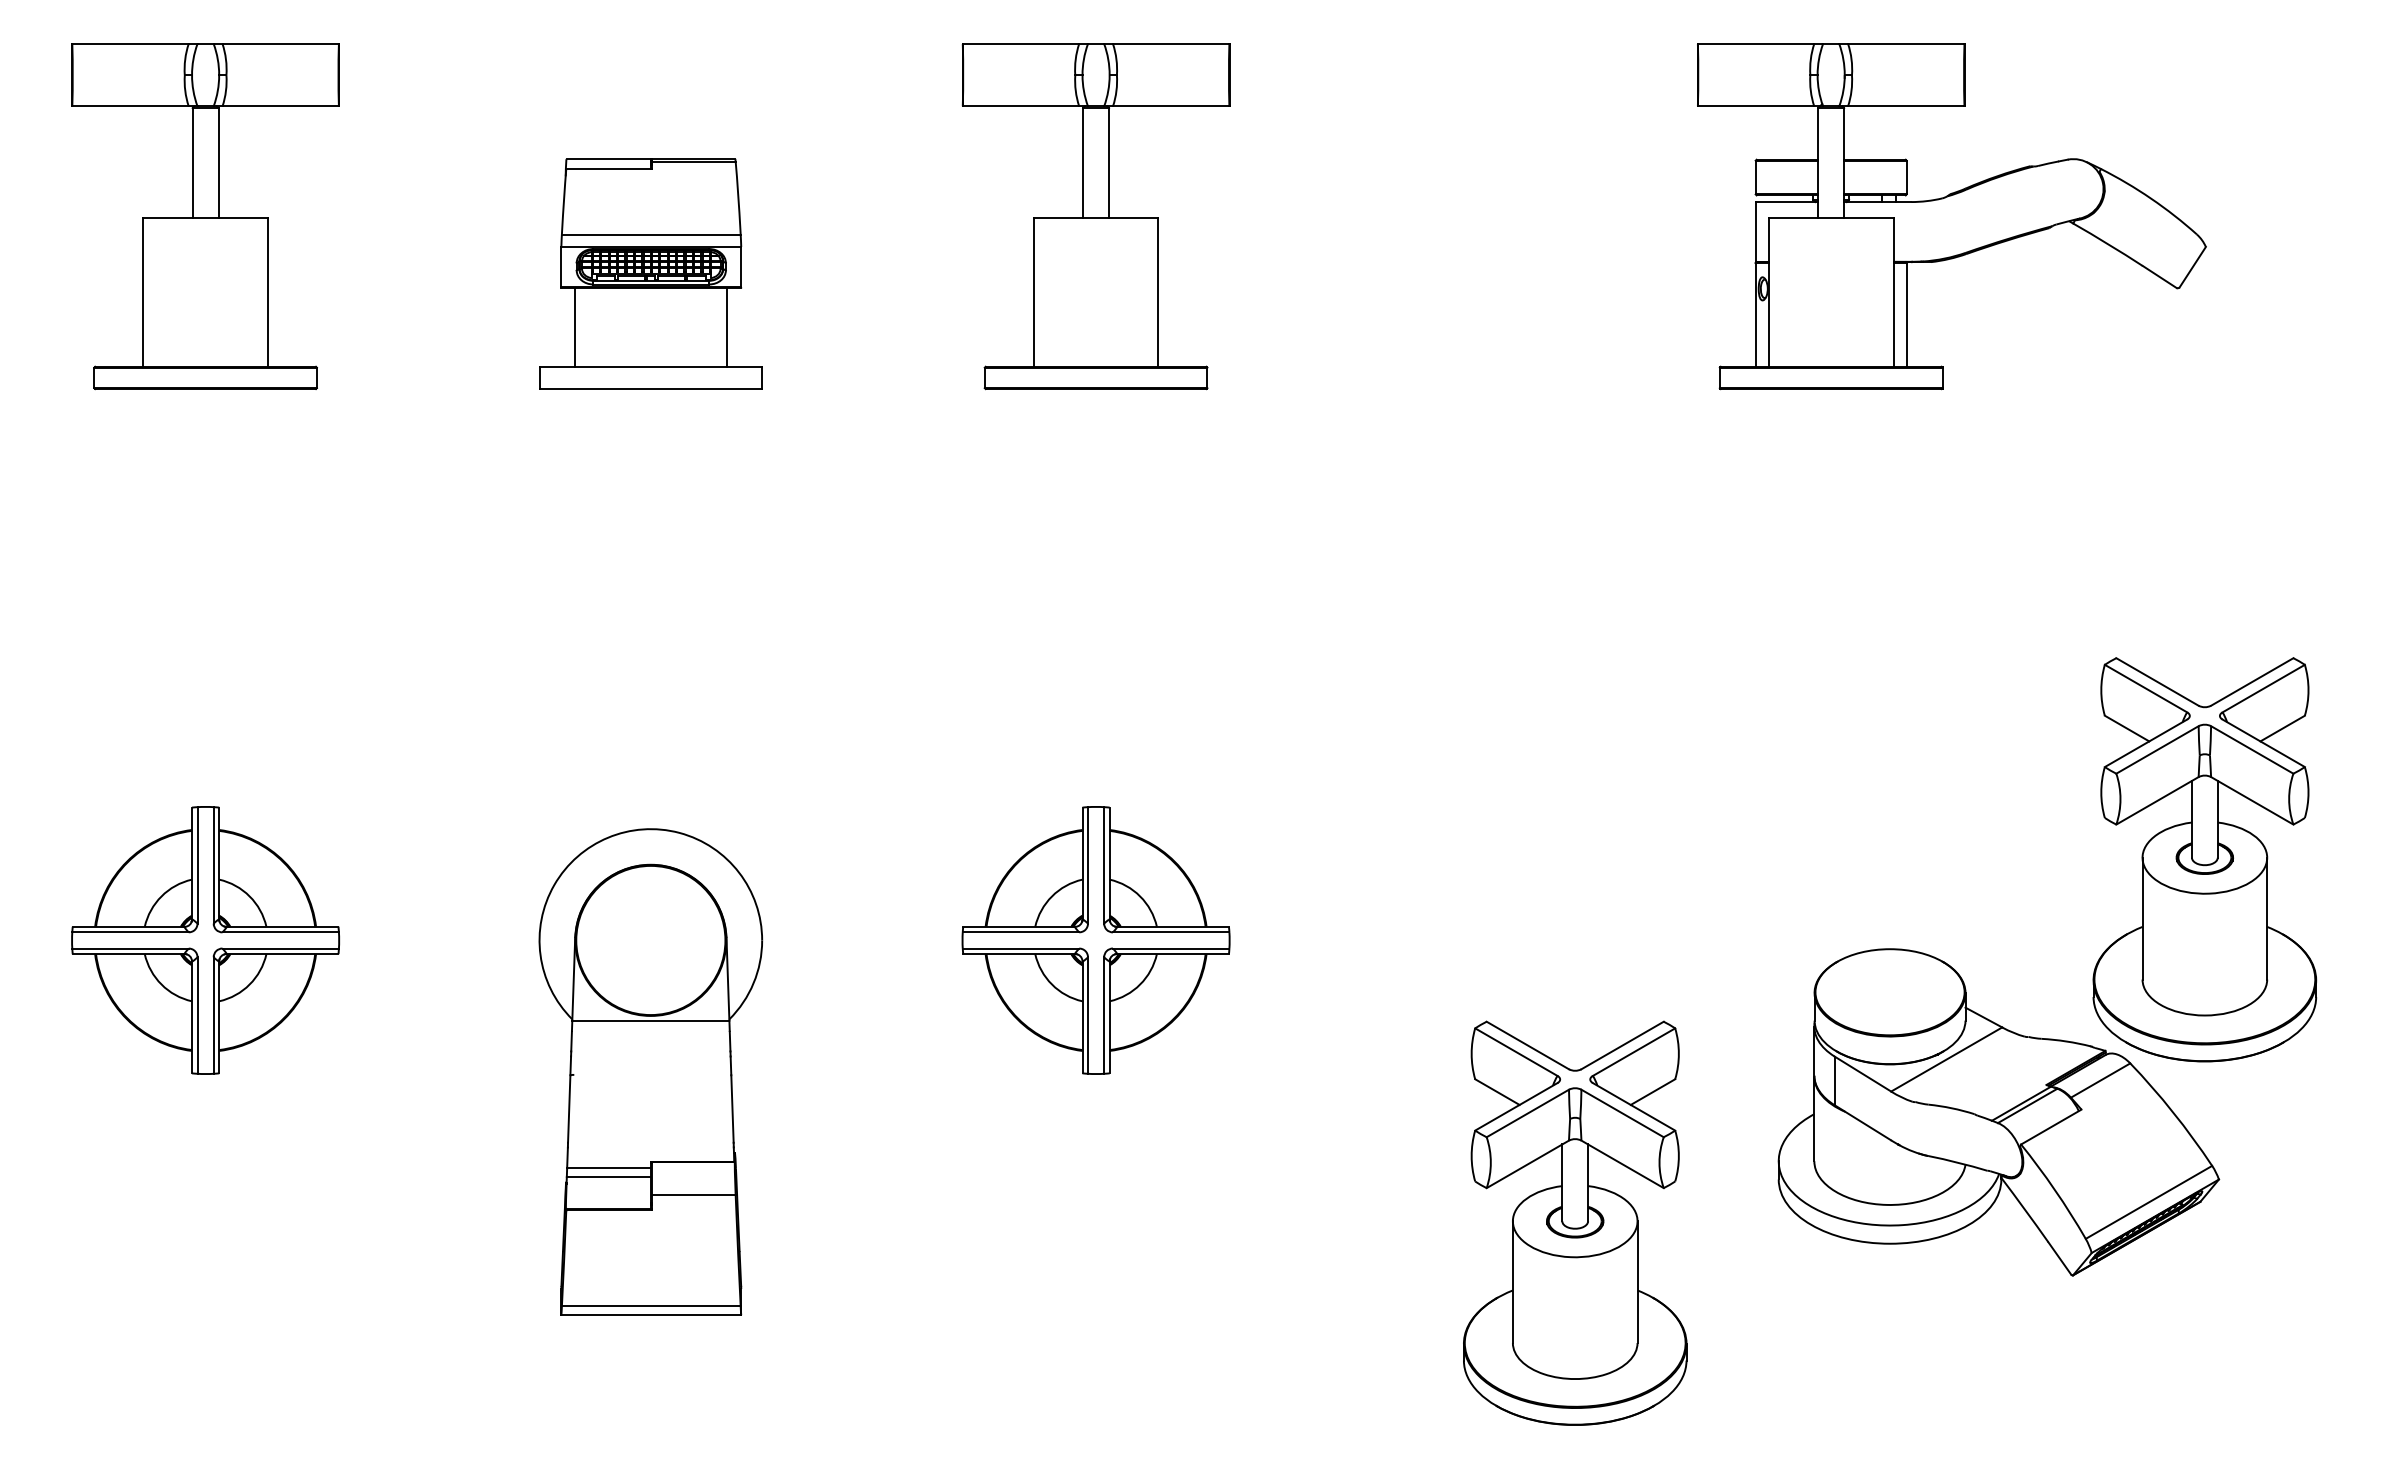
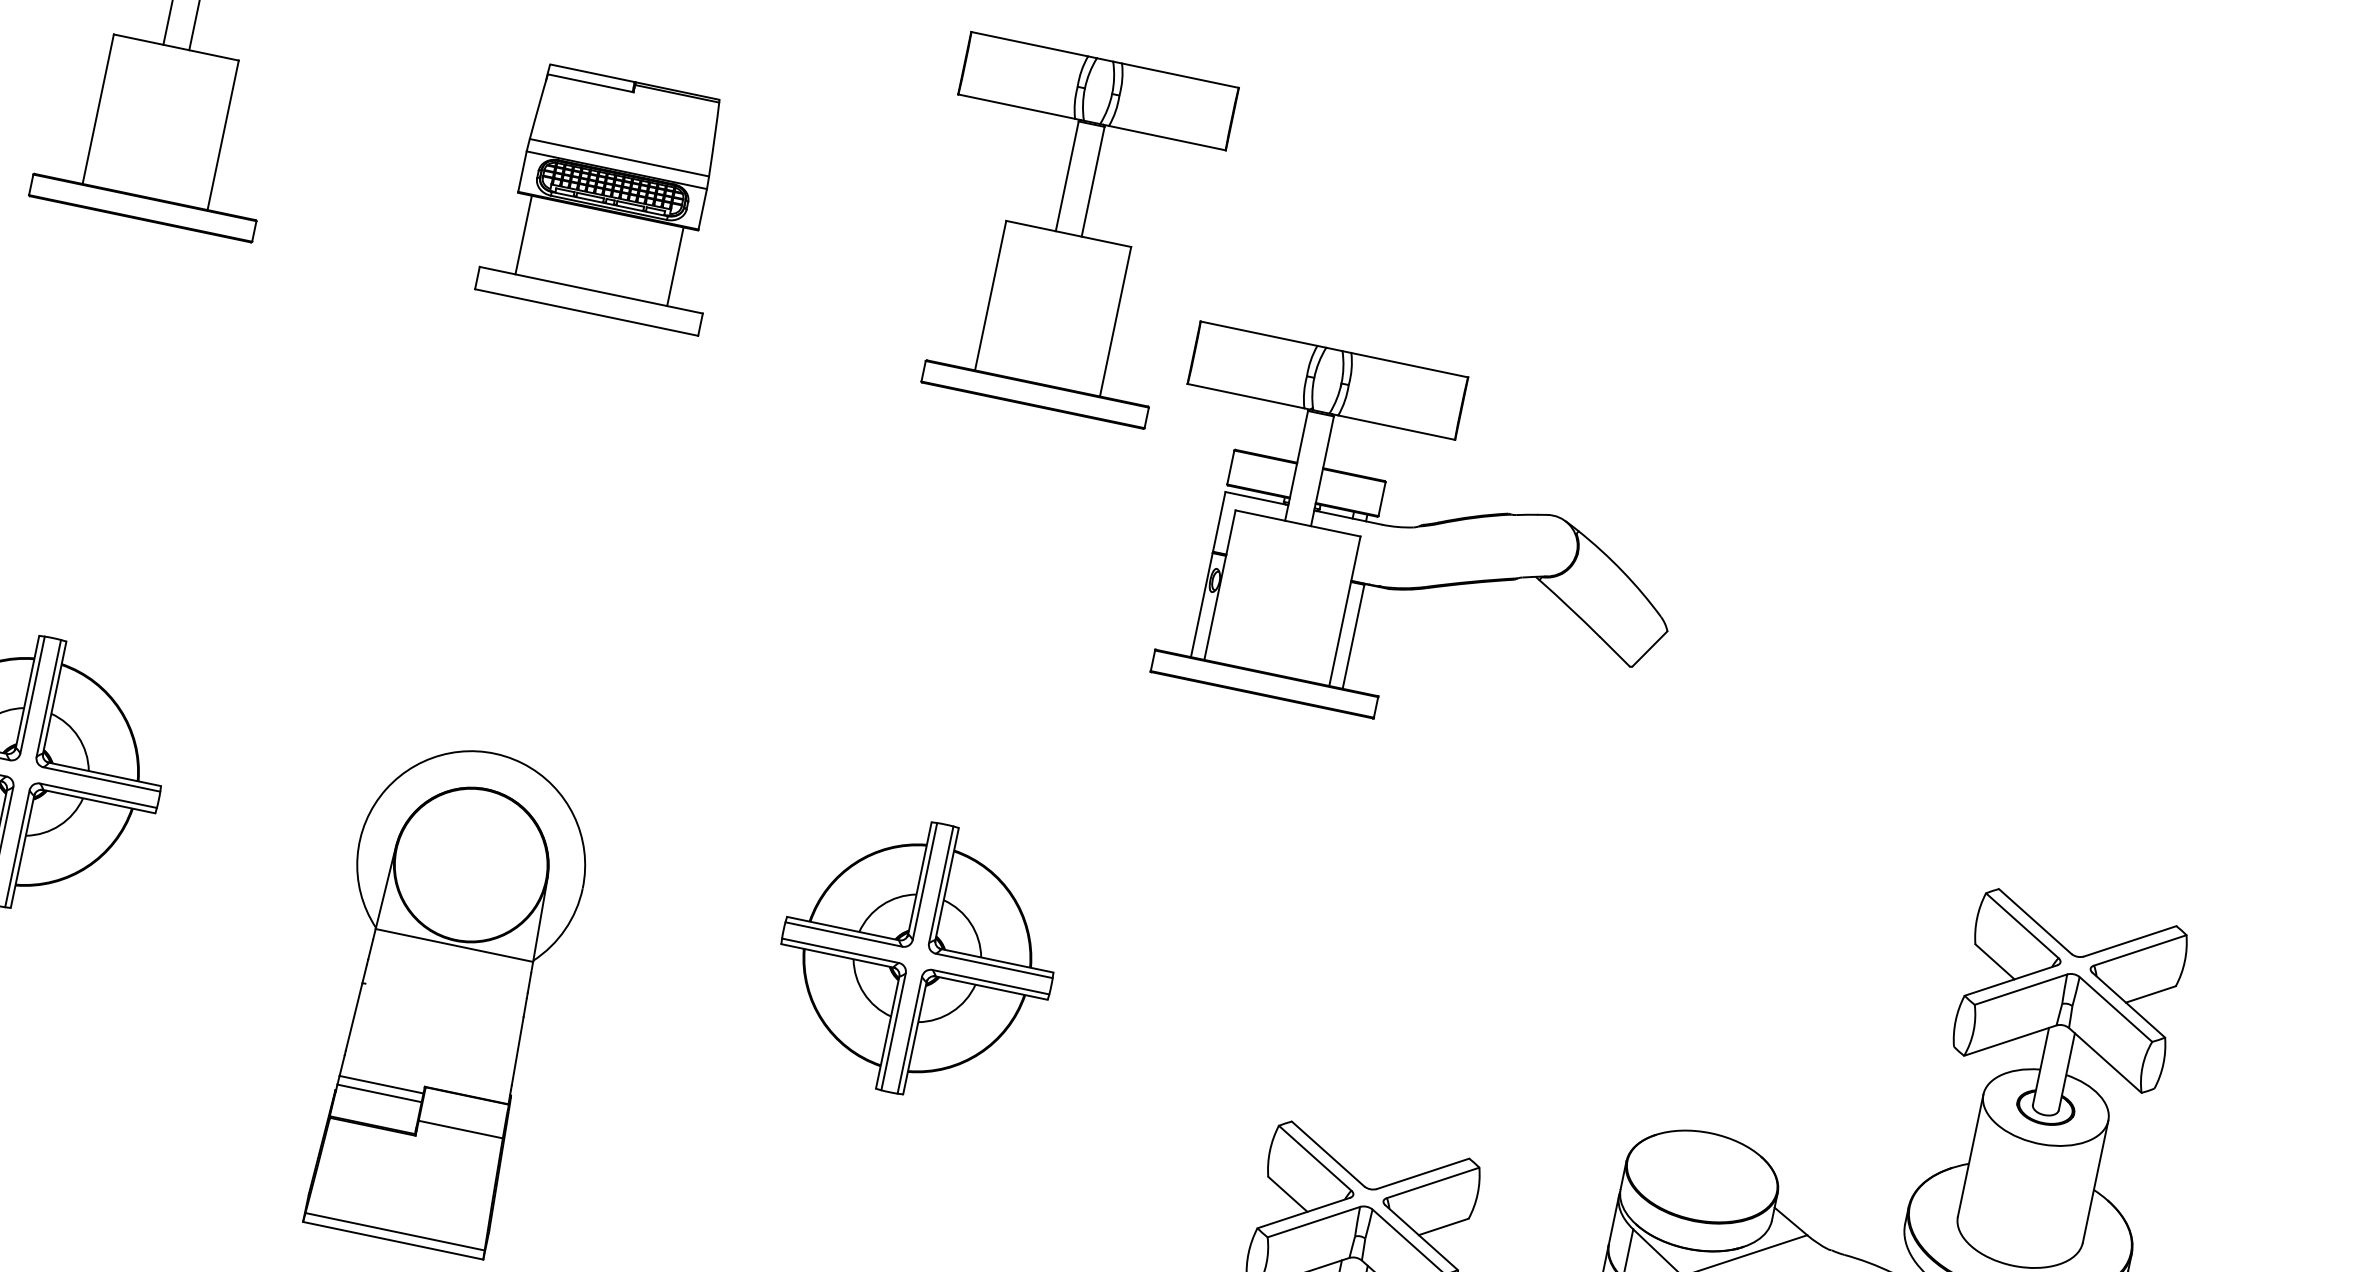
part: (1951, 216) -> (1418, 547), moved

